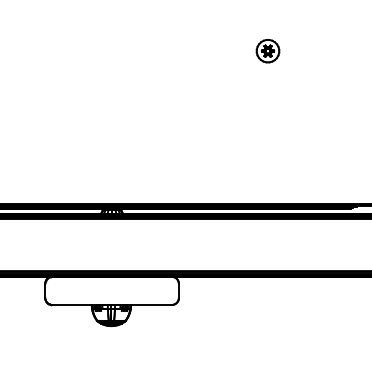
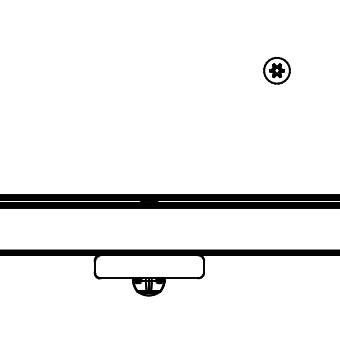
part: (267, 50) -> (276, 70), size x1.4

